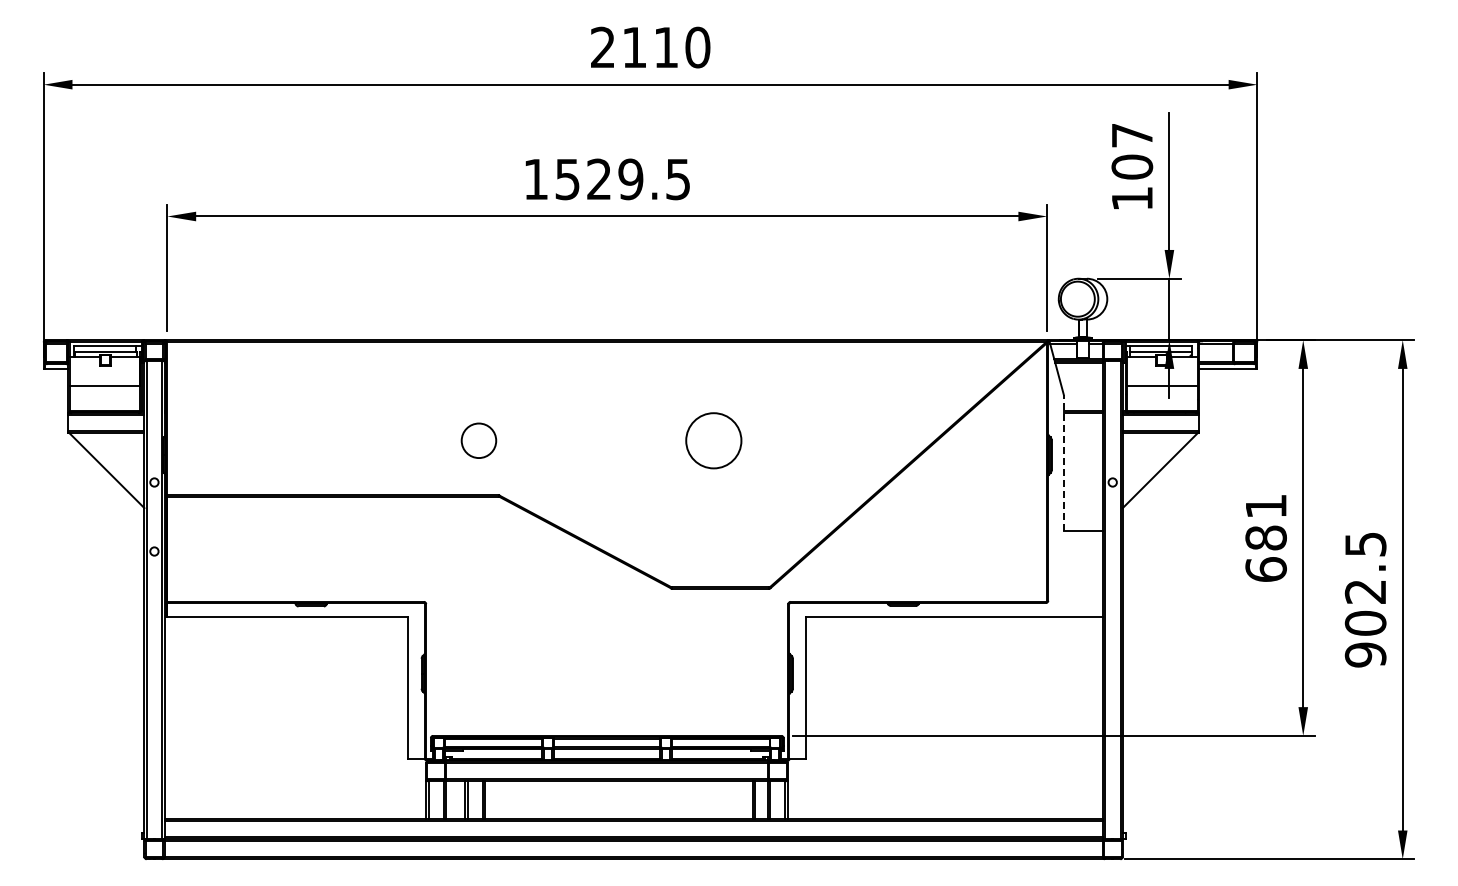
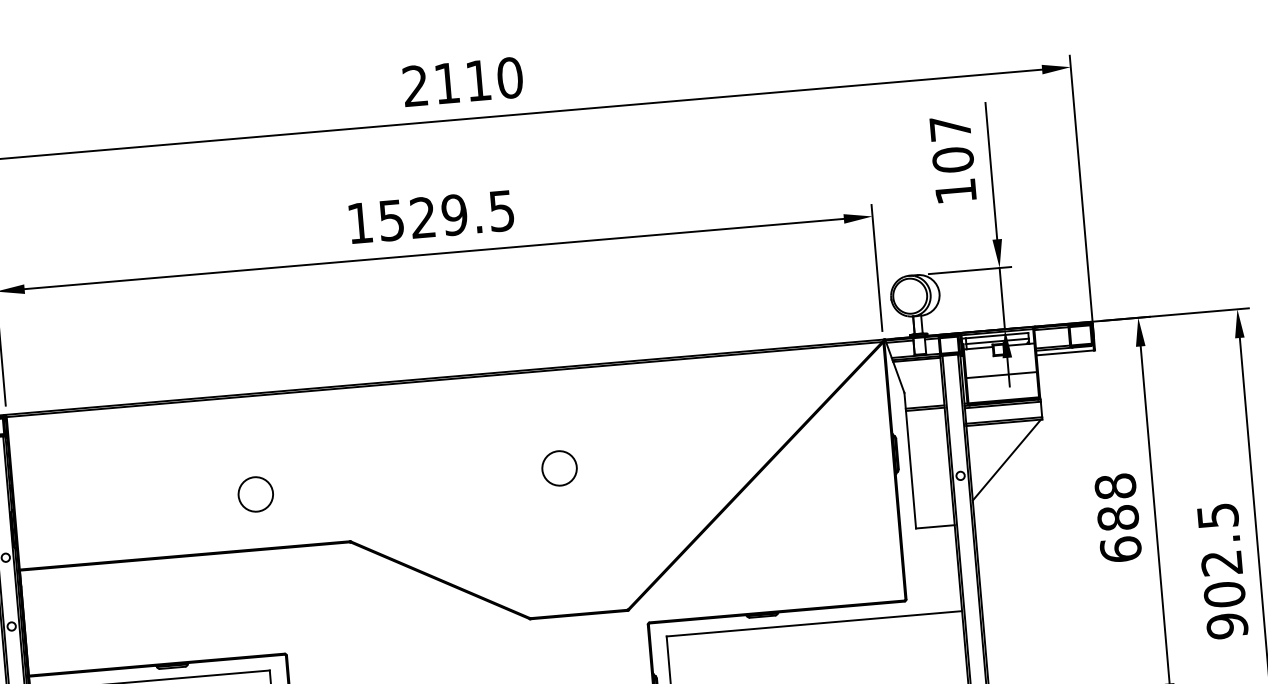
circle: (478, 440) -> (255, 494), moved
circle: (713, 440) -> (559, 468), size x0.62
line: (1063, 462) -> (909, 460), dashed -> solid
text: (1265, 506) -> (1114, 486), 681 -> 688

